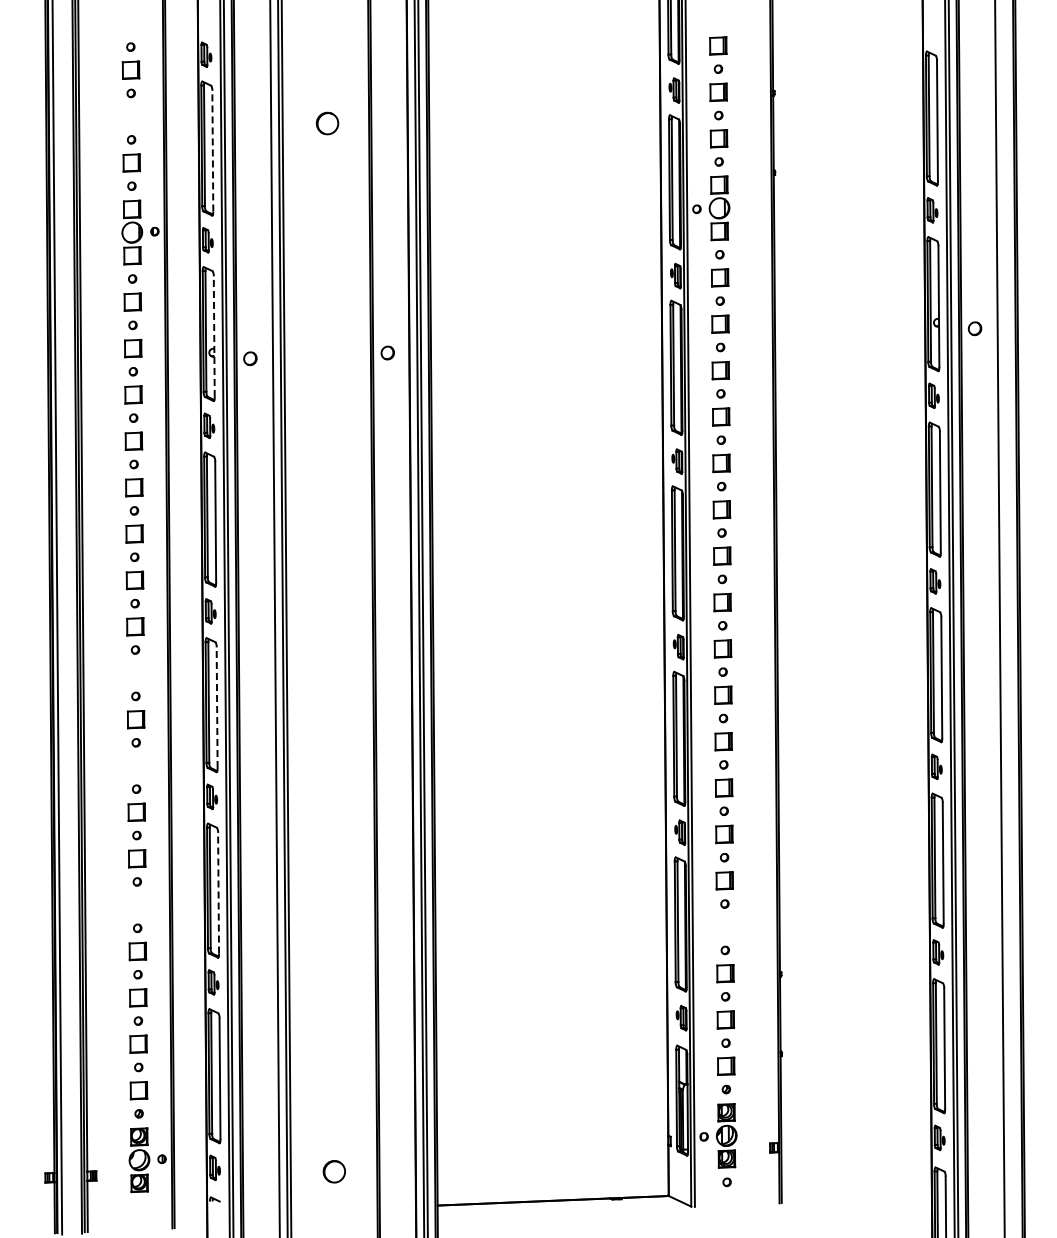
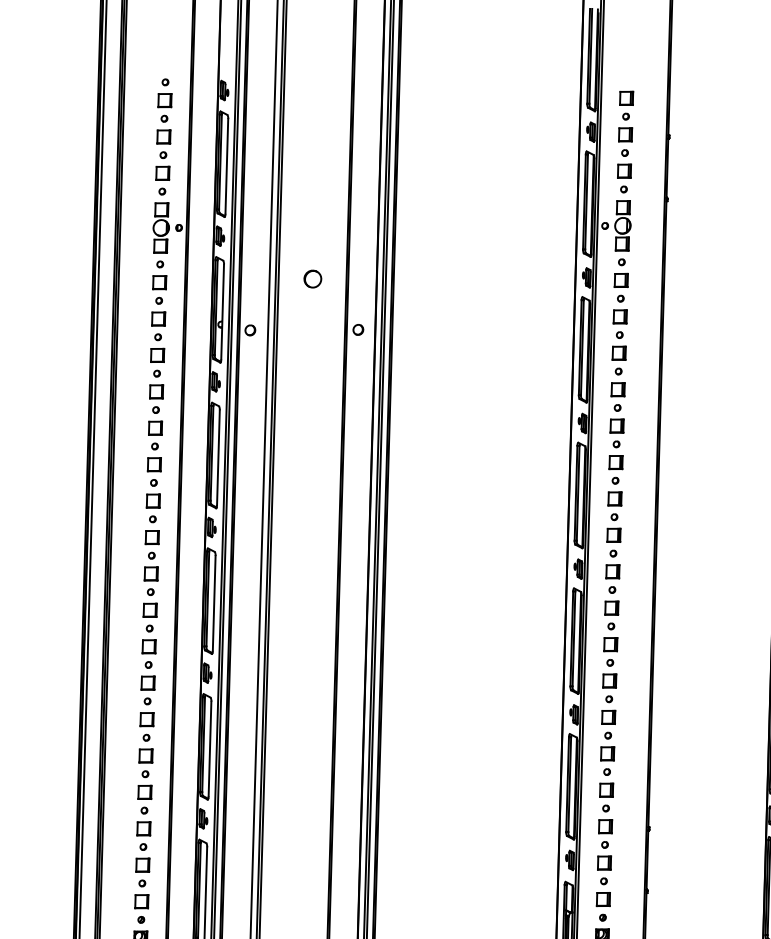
part: (131, 116) -> (164, 136), added
part: (327, 123) -> (312, 279), moved
line: (212, 150) -> (226, 165), dashed -> solid
line: (214, 336) -> (222, 311), dashed -> solid
part: (135, 672) -> (151, 573), added
line: (217, 707) -> (214, 603), dashed -> solid
part: (136, 765) -> (149, 646), added
line: (218, 892) -> (209, 748), dashed -> solid
part: (137, 904) -> (146, 755), added
part: (725, 926) -> (606, 789), added

